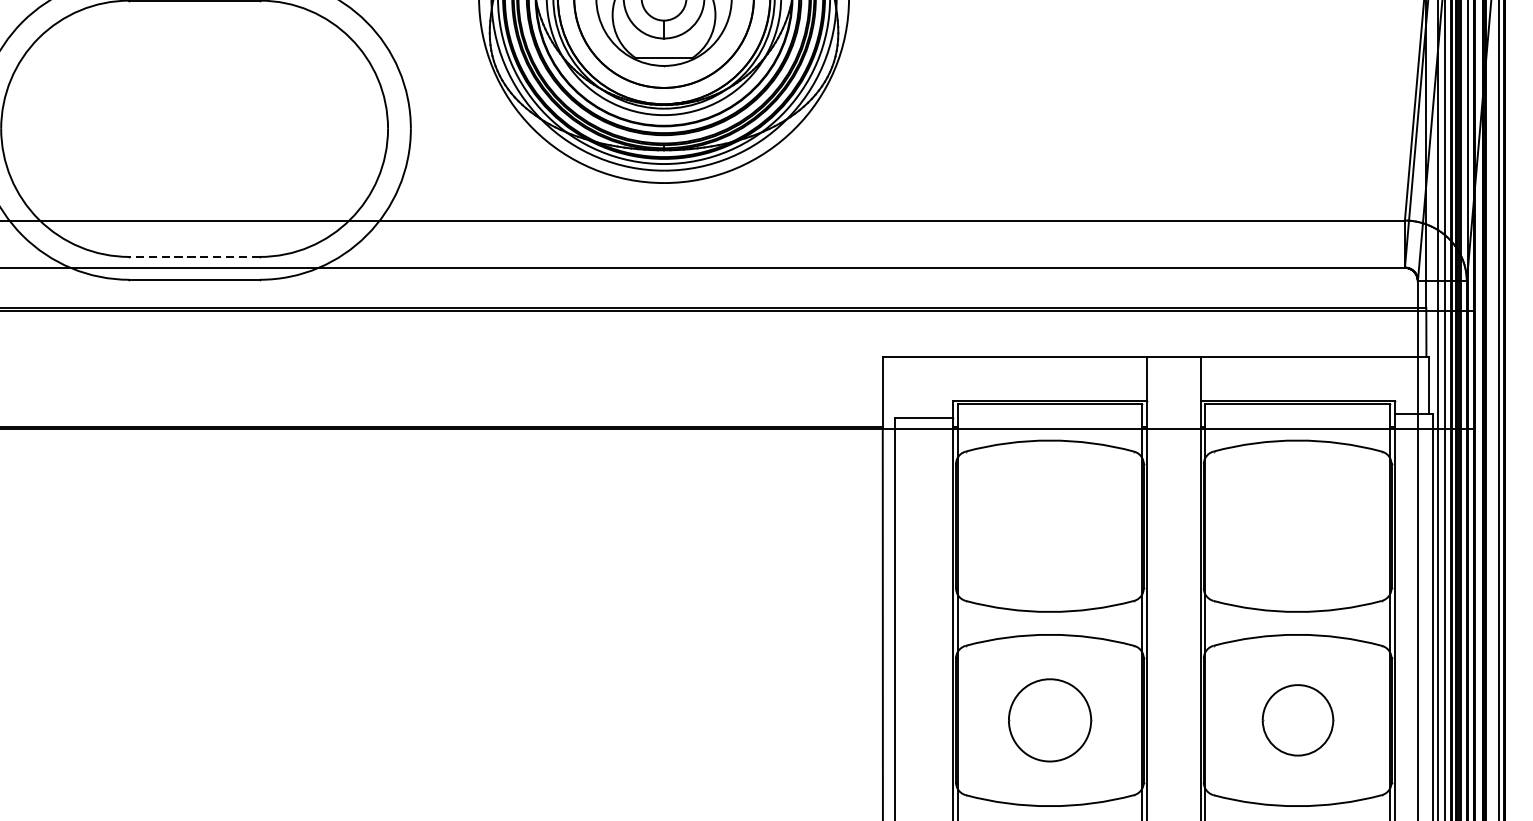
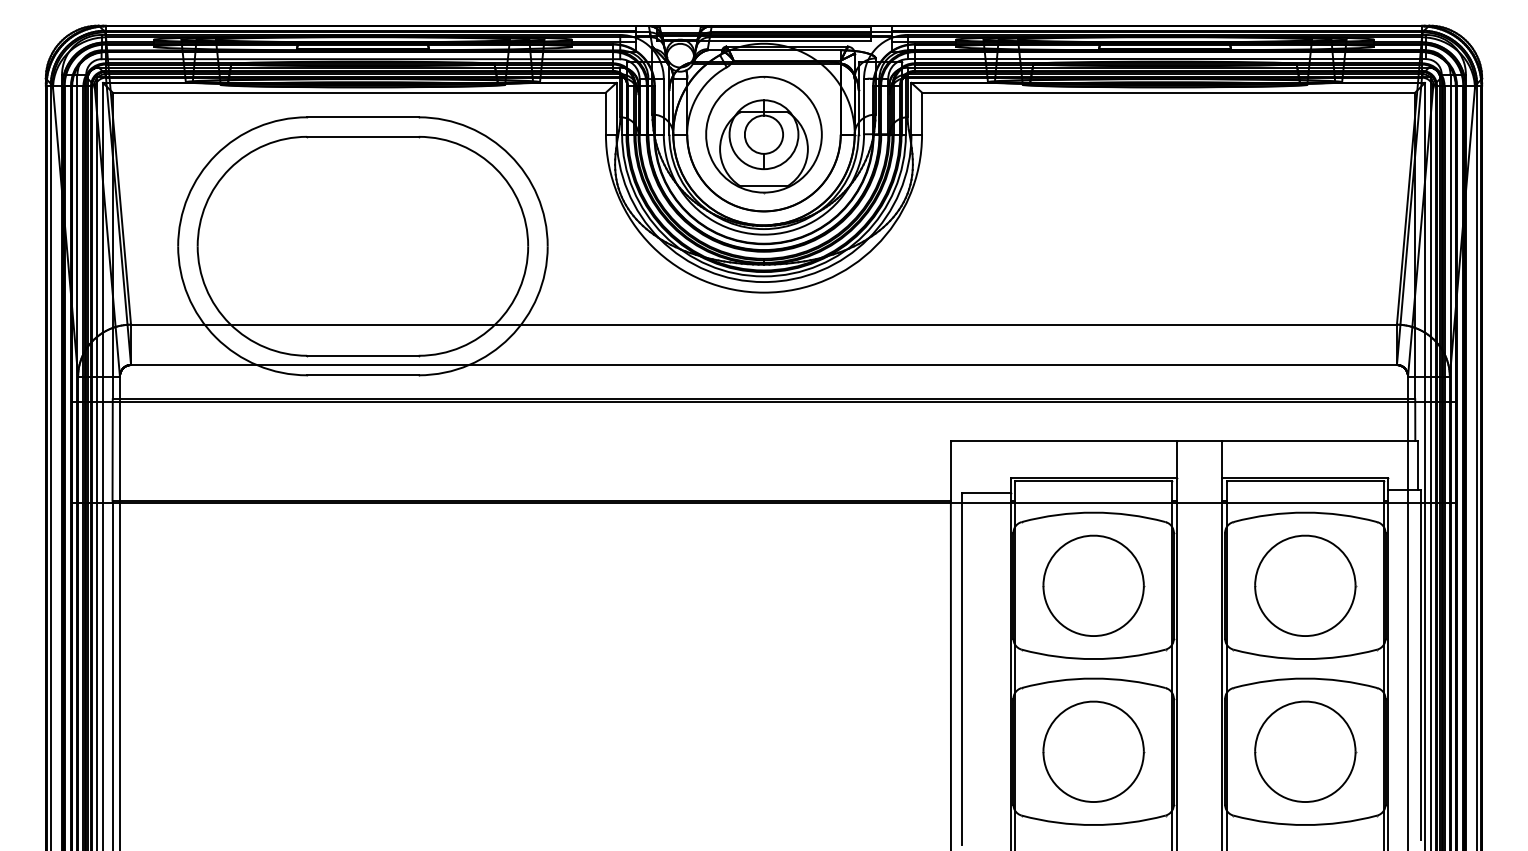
line: (194, 256) -> (362, 355), dashed -> solid
part: (1049, 525) -> (1093, 585), added
part: (1297, 525) -> (1305, 585), added
part: (1049, 720) -> (1093, 751), size x1.43
part: (1297, 720) -> (1305, 751), size x1.67

